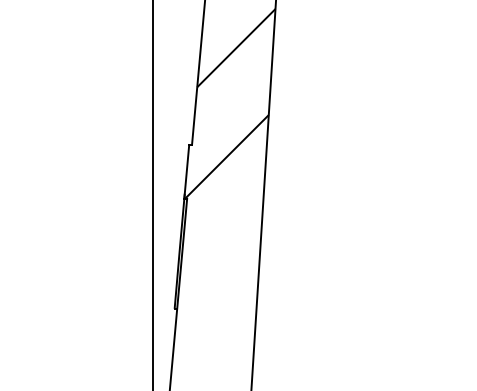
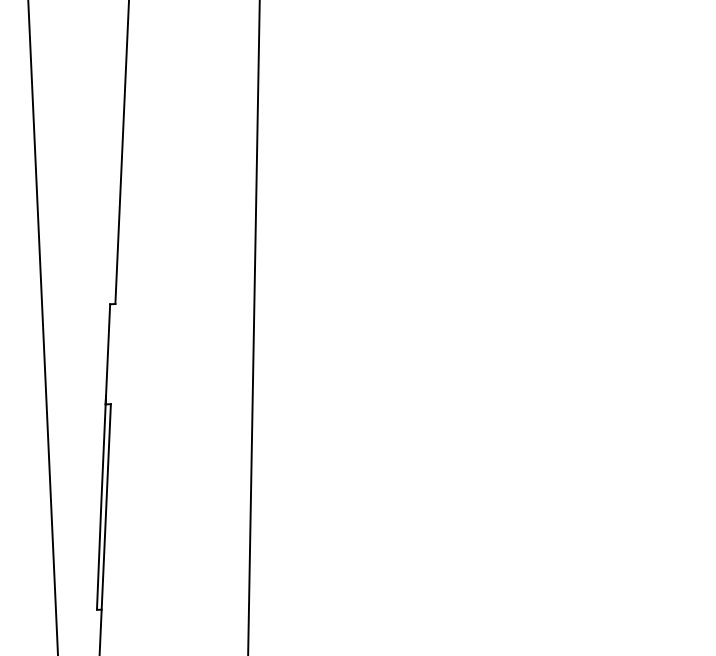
hatch: (230, 103) -> (183, 223), removed

